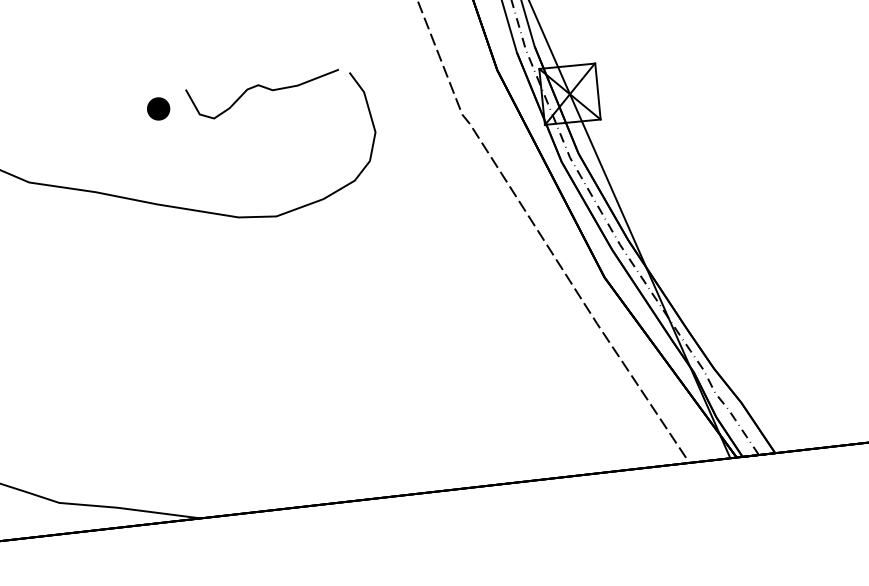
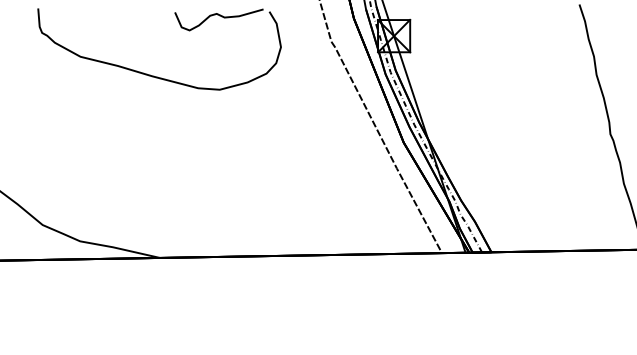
part: (156, 108) -> (157, 21), removed

